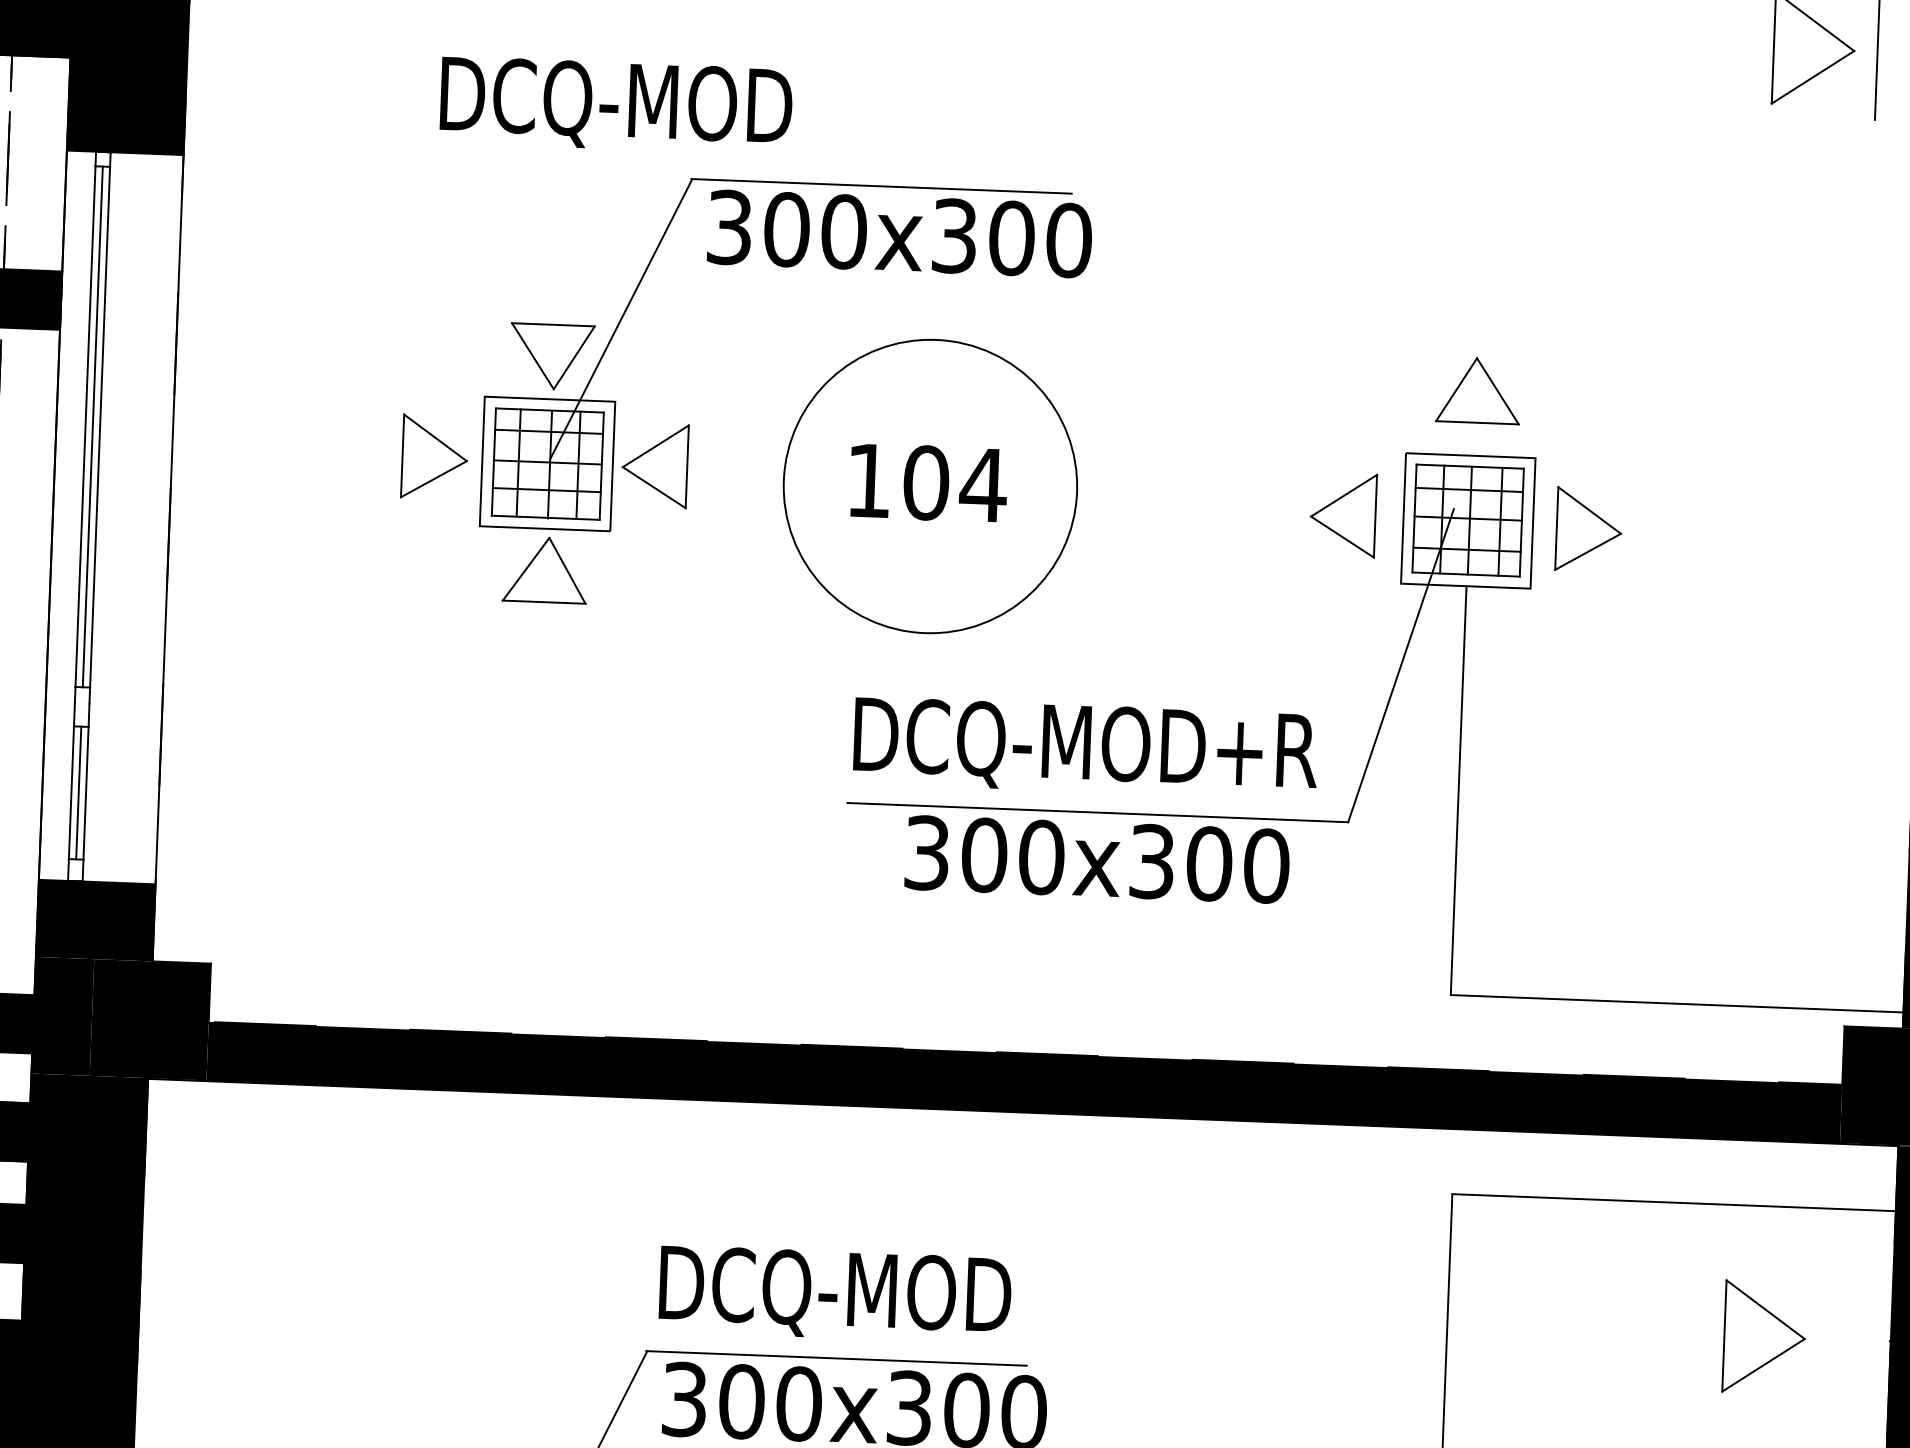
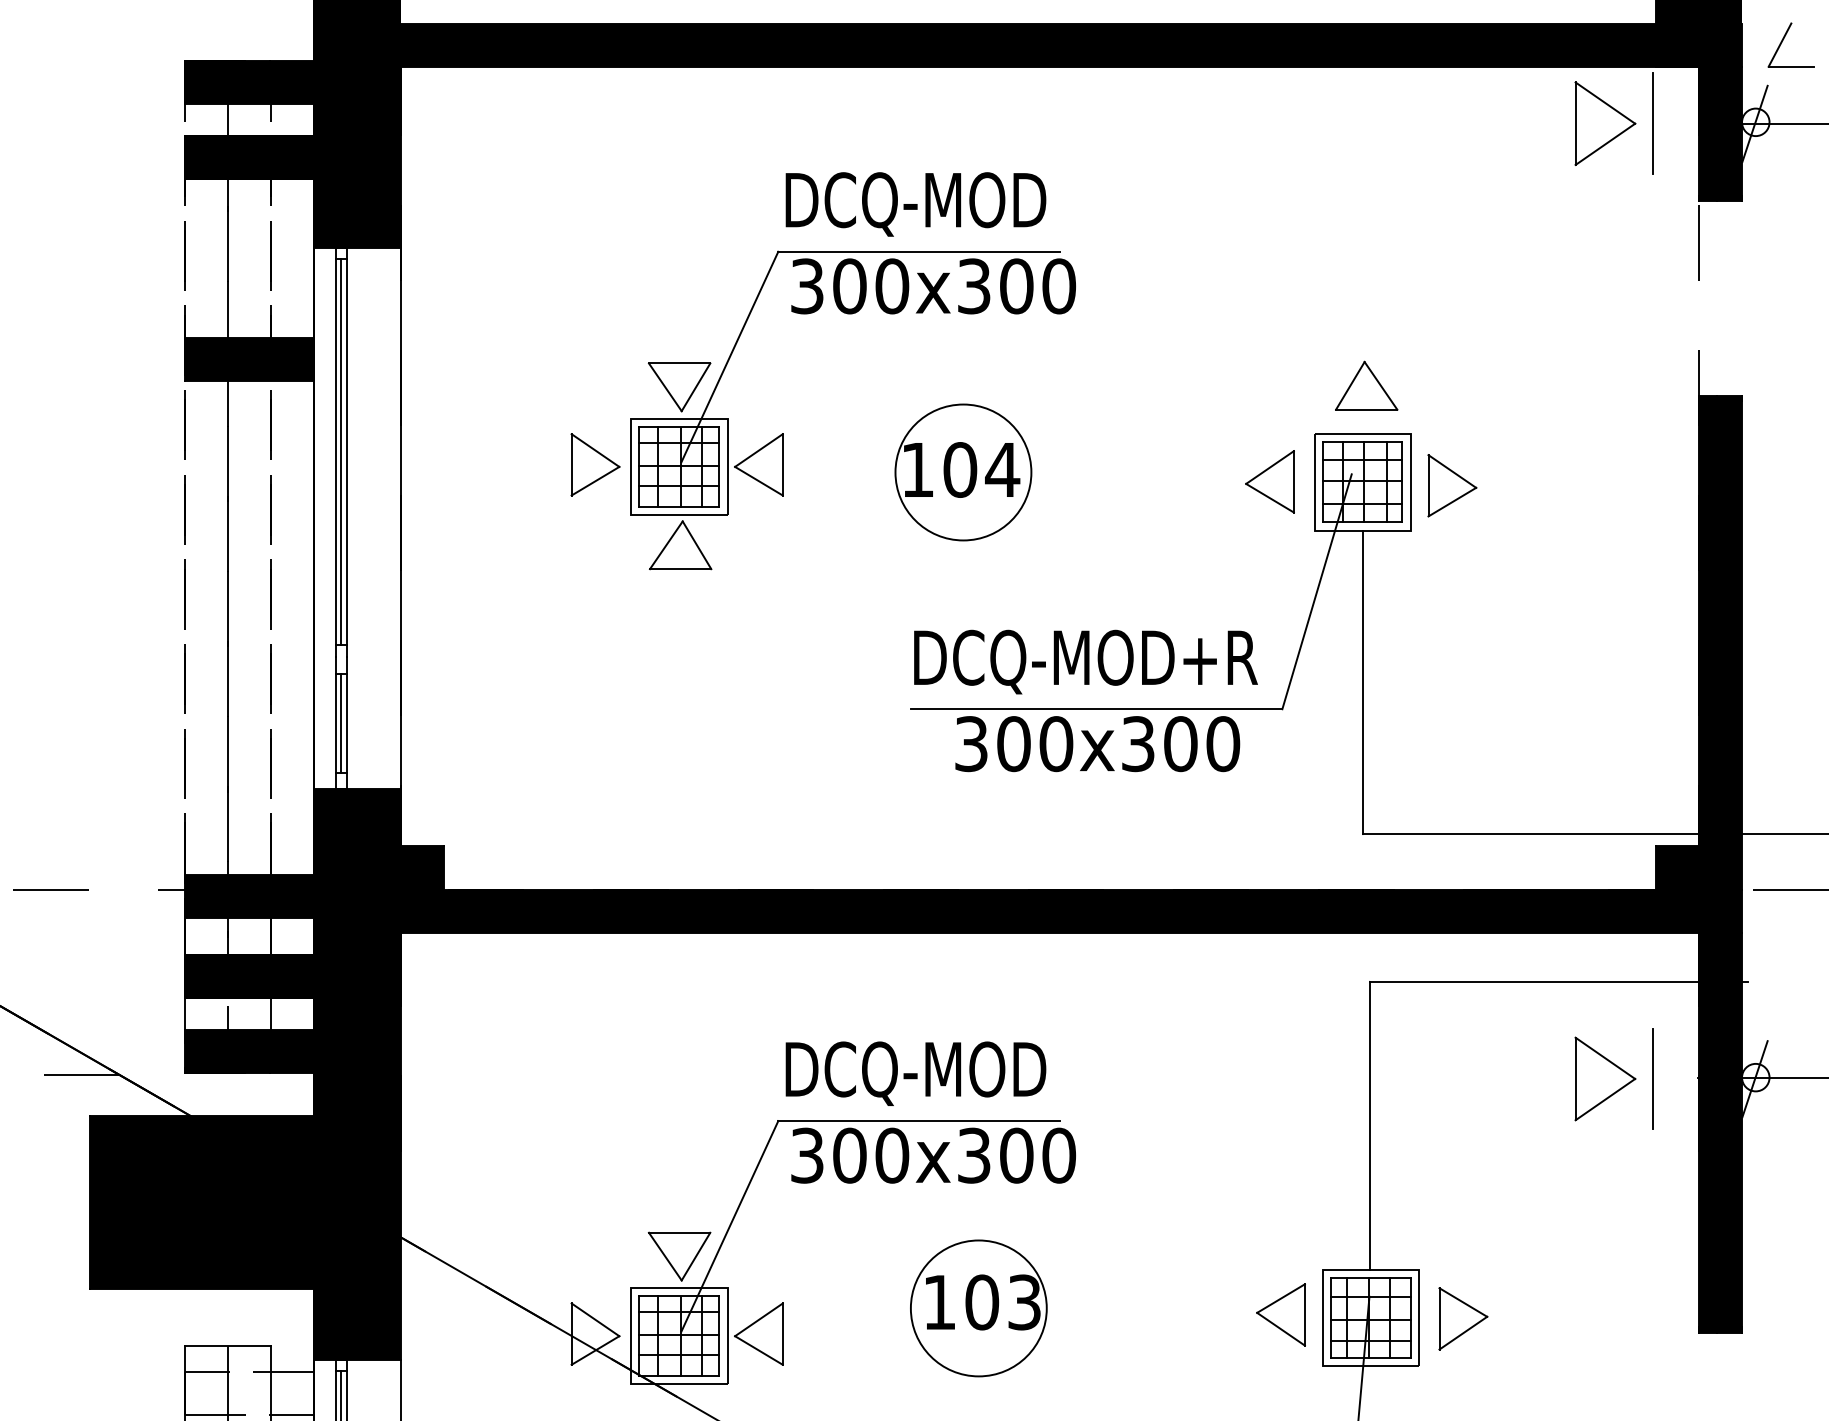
text: (615, 105) -> (915, 204), moved
circle: (930, 486) -> (963, 472), size x0.62
line: (1828, 1339) -> (1652, 1078), added

